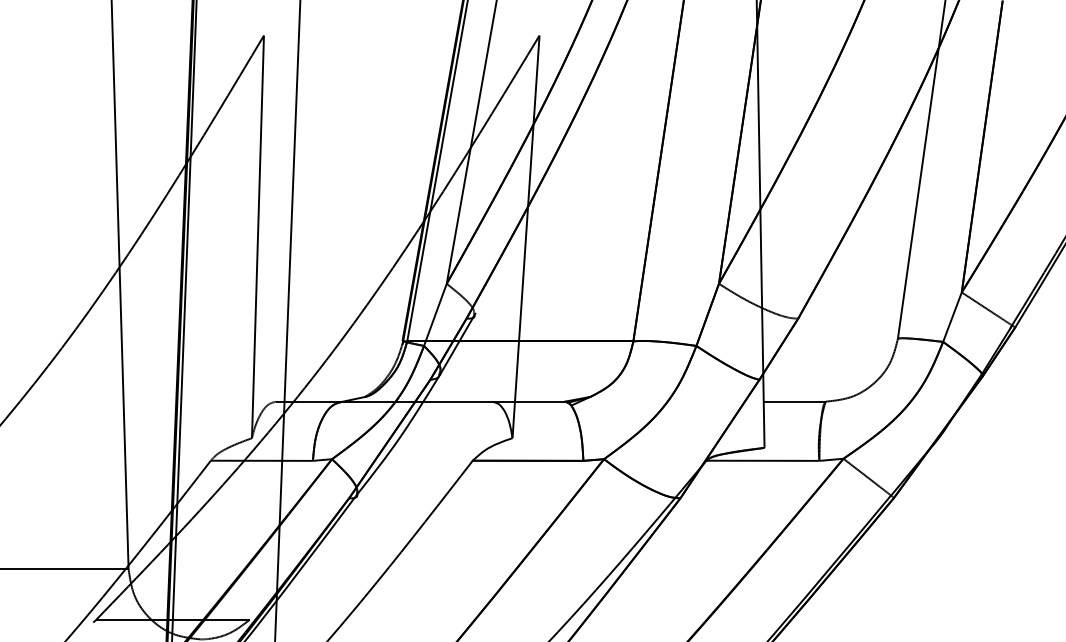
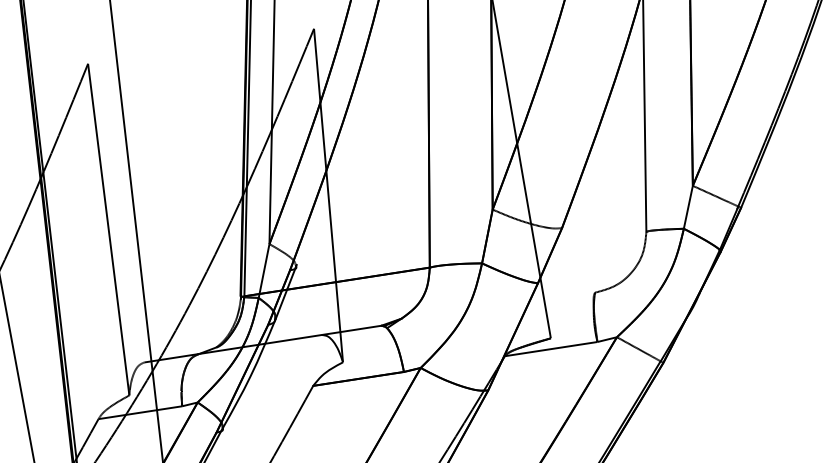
line: (794, 401) -> (569, 296), removed

